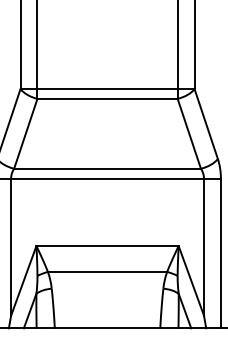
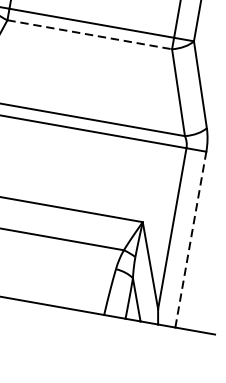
line: (108, 98) -> (90, 34), solid -> dashed
line: (220, 253) -> (190, 239), solid -> dashed

